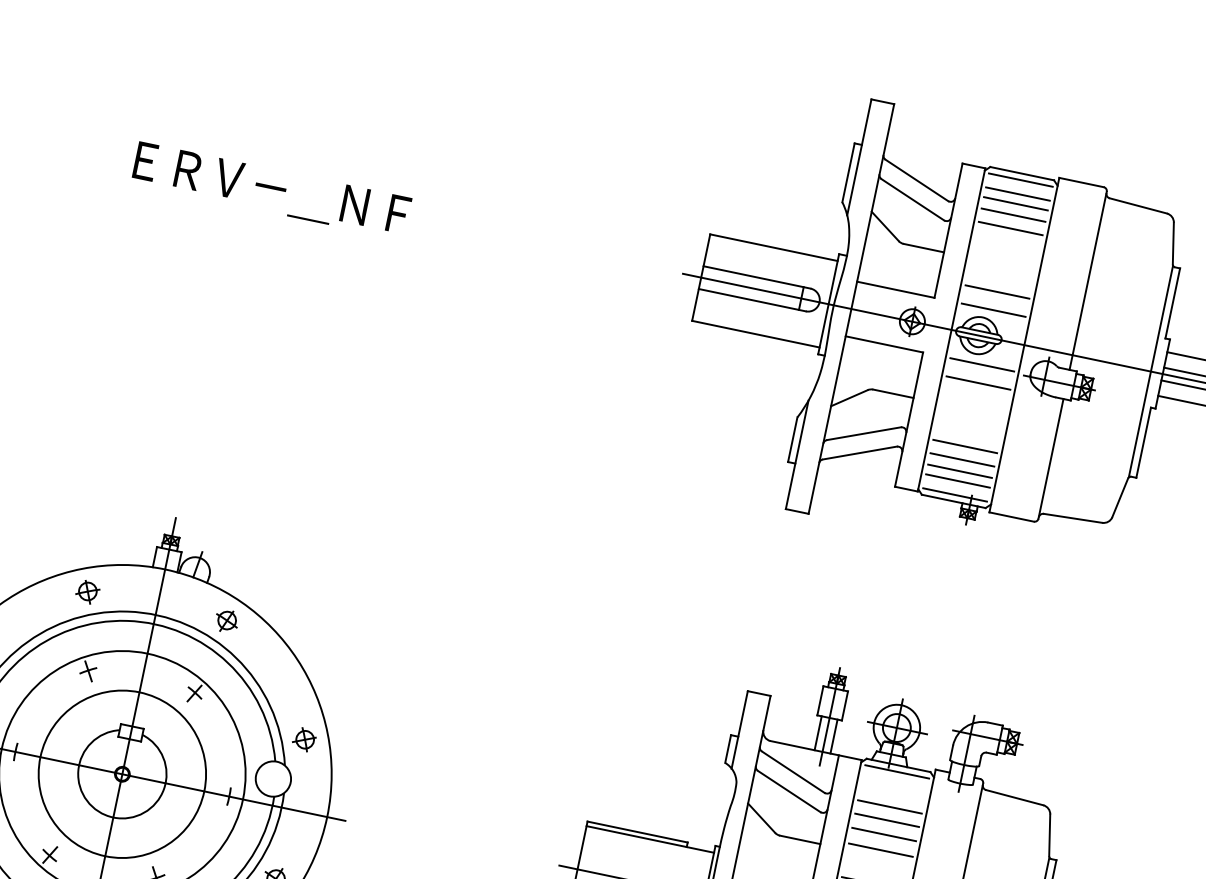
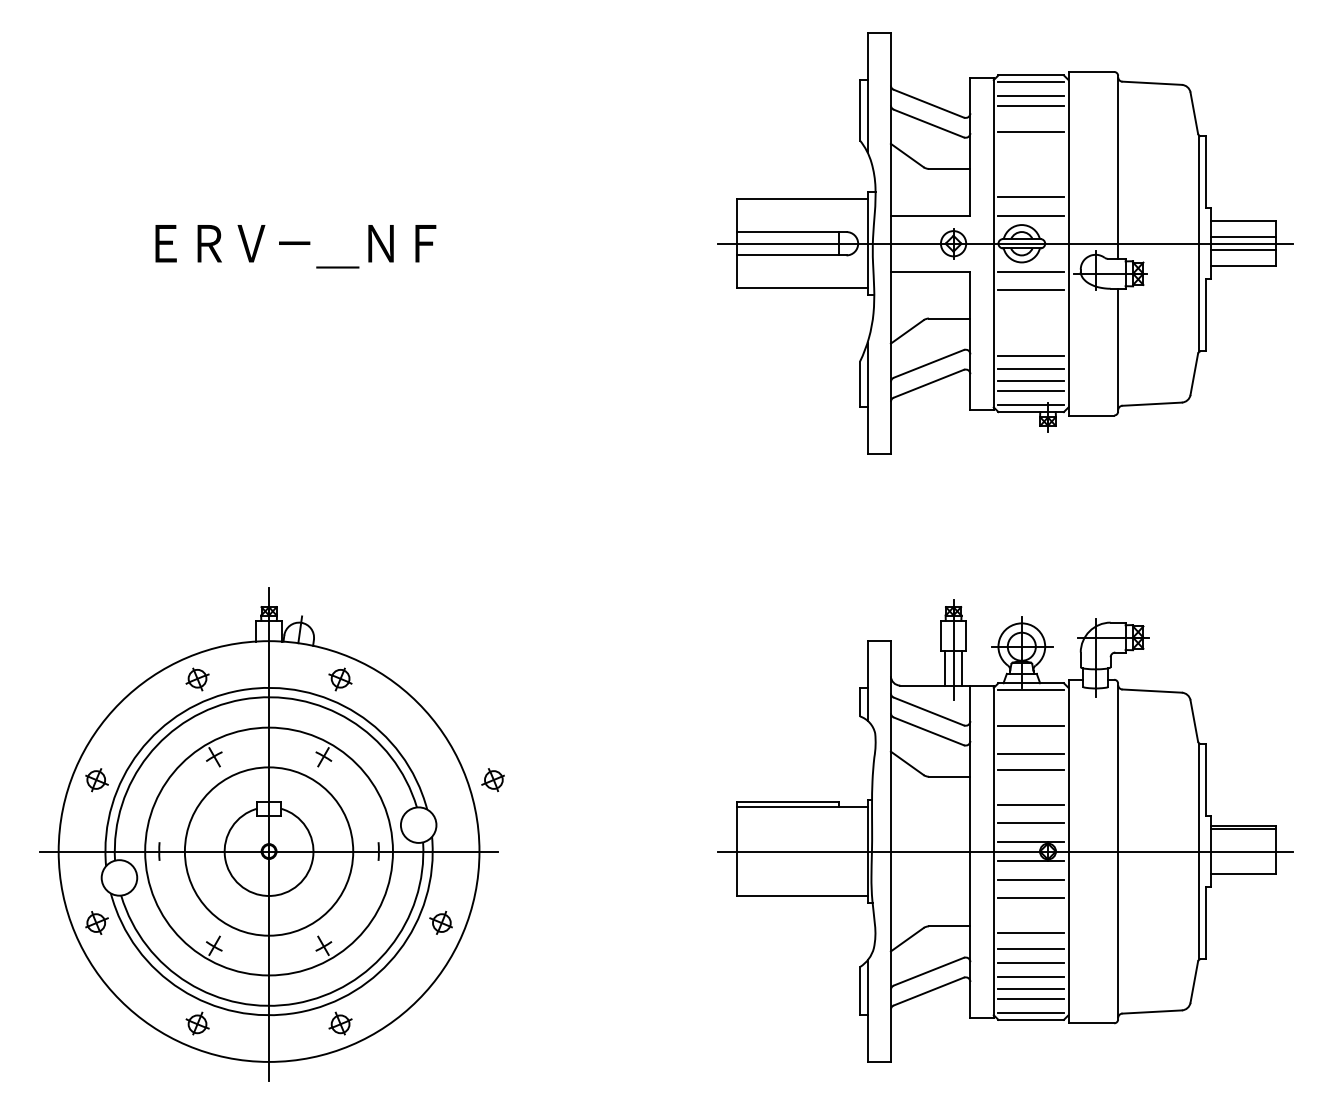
line: (1012, 215) -> (1030, 118), removed
part: (303, 739) -> (492, 780), moved
line: (886, 820) -> (1030, 739), removed

